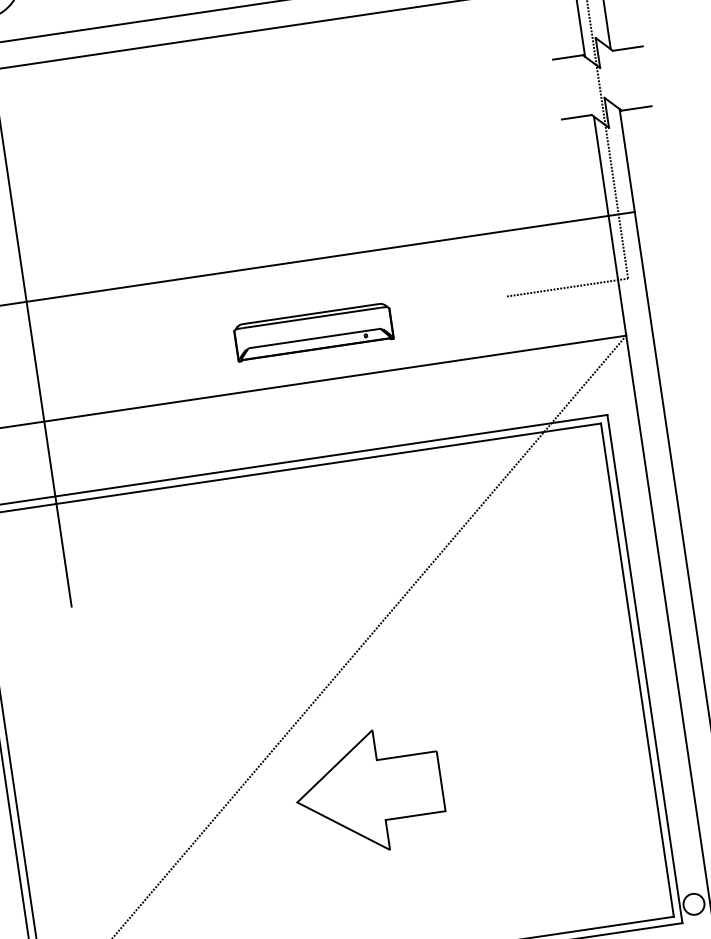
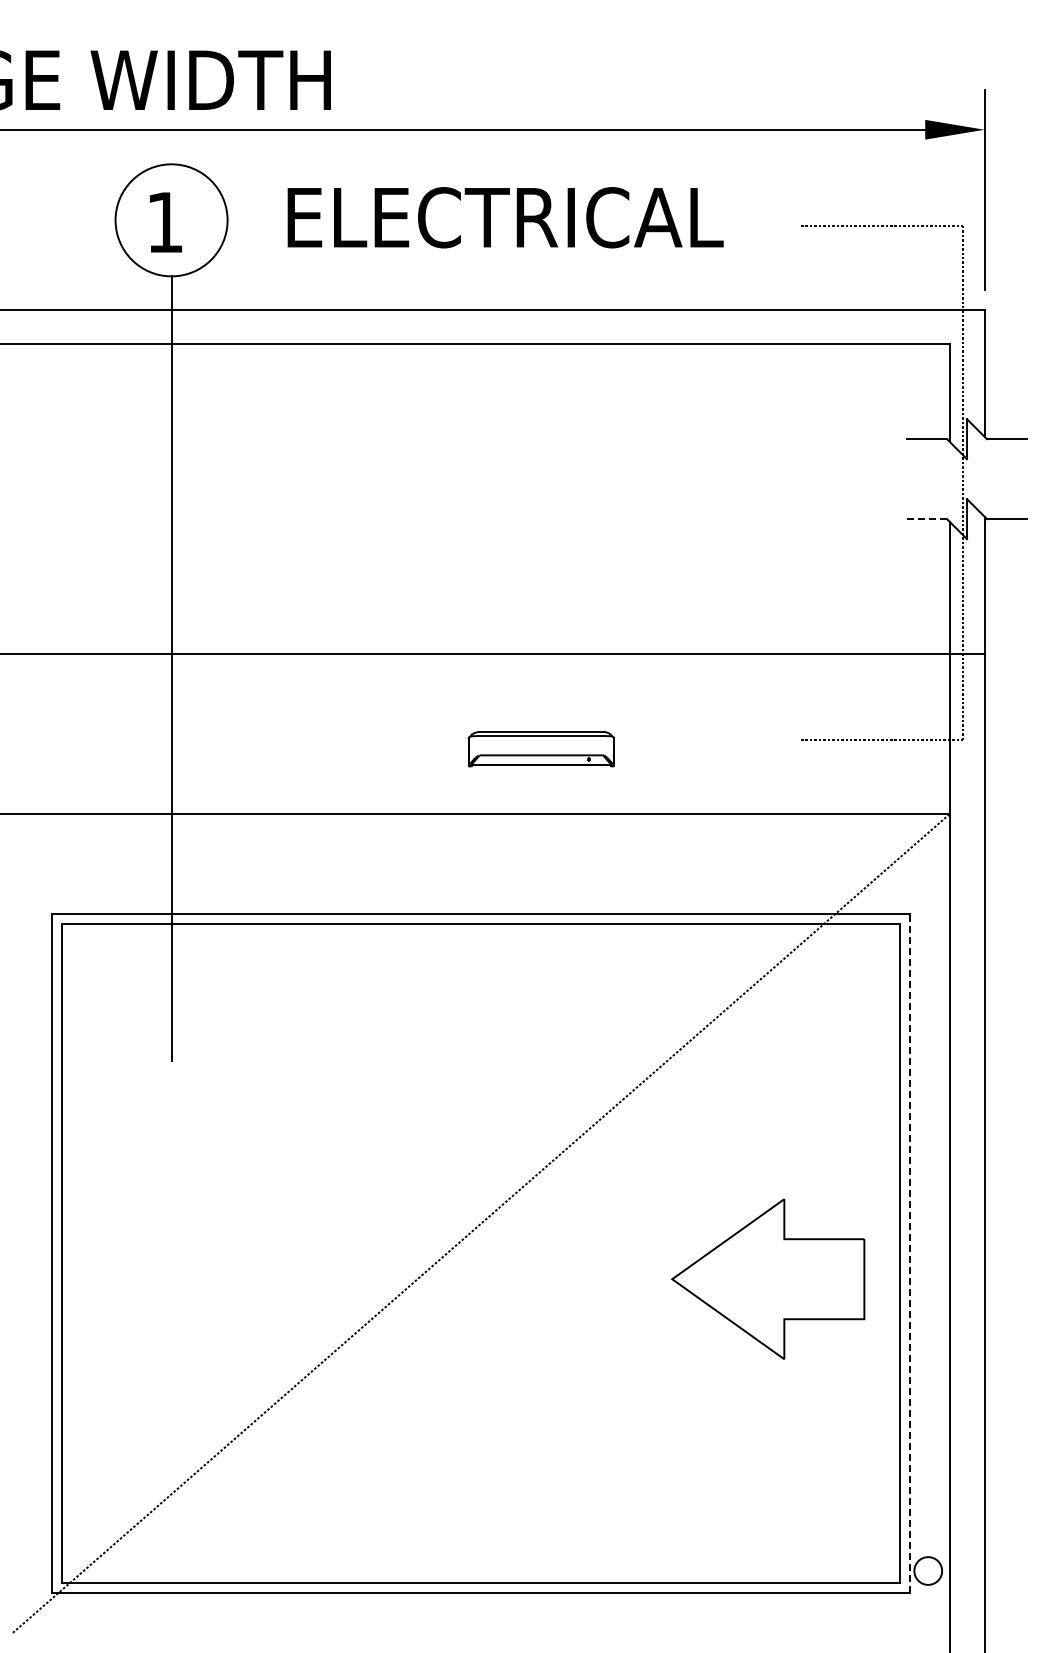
line: (577, 117) -> (927, 519), solid -> dashed
part: (313, 332) -> (541, 749), size x0.7
line: (644, 668) -> (909, 1253), solid -> dashed
part: (369, 791) -> (768, 1278), moved

